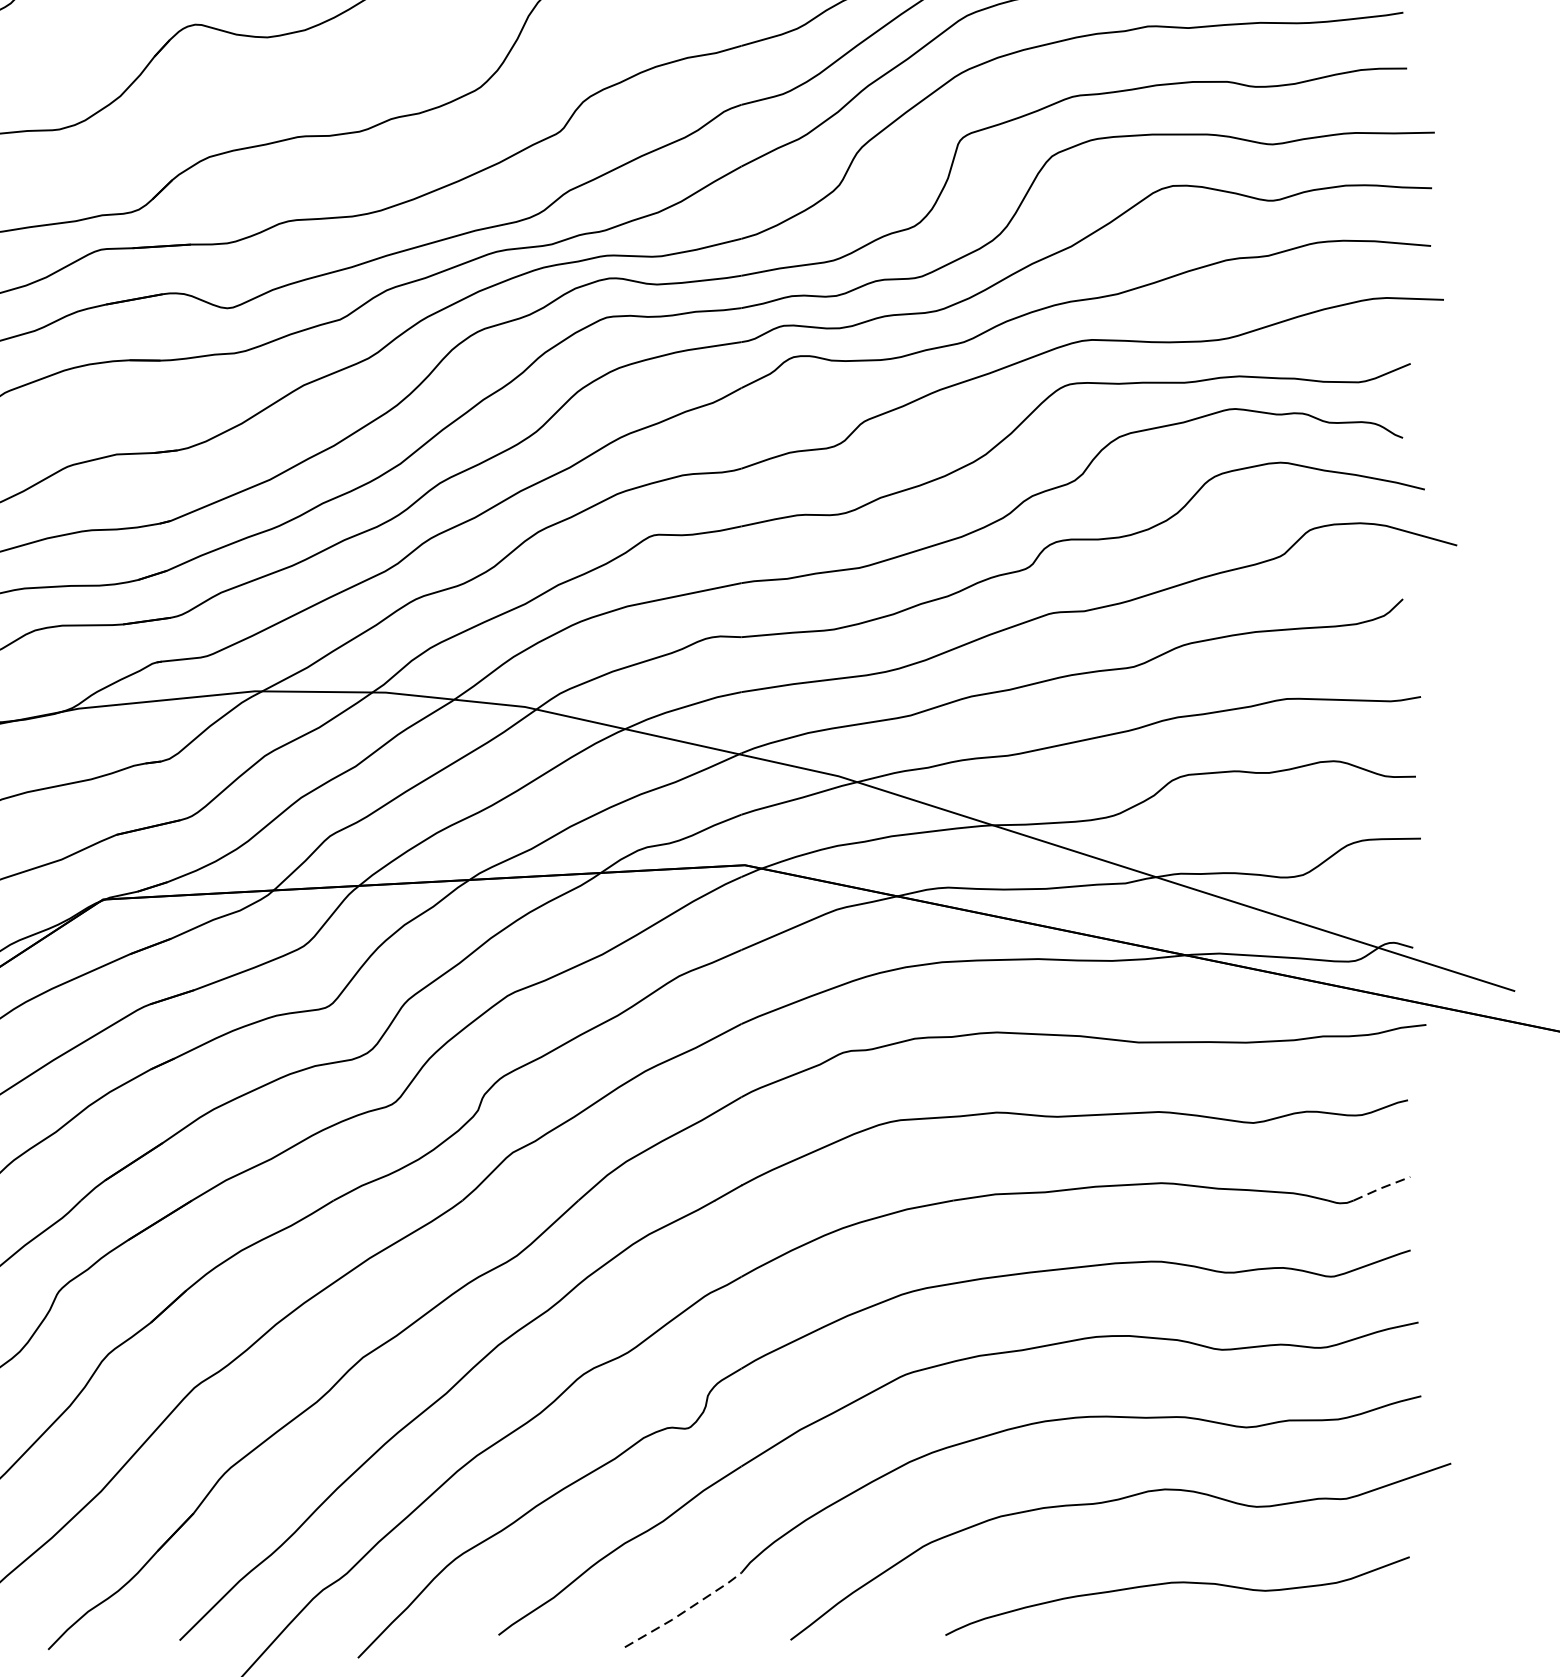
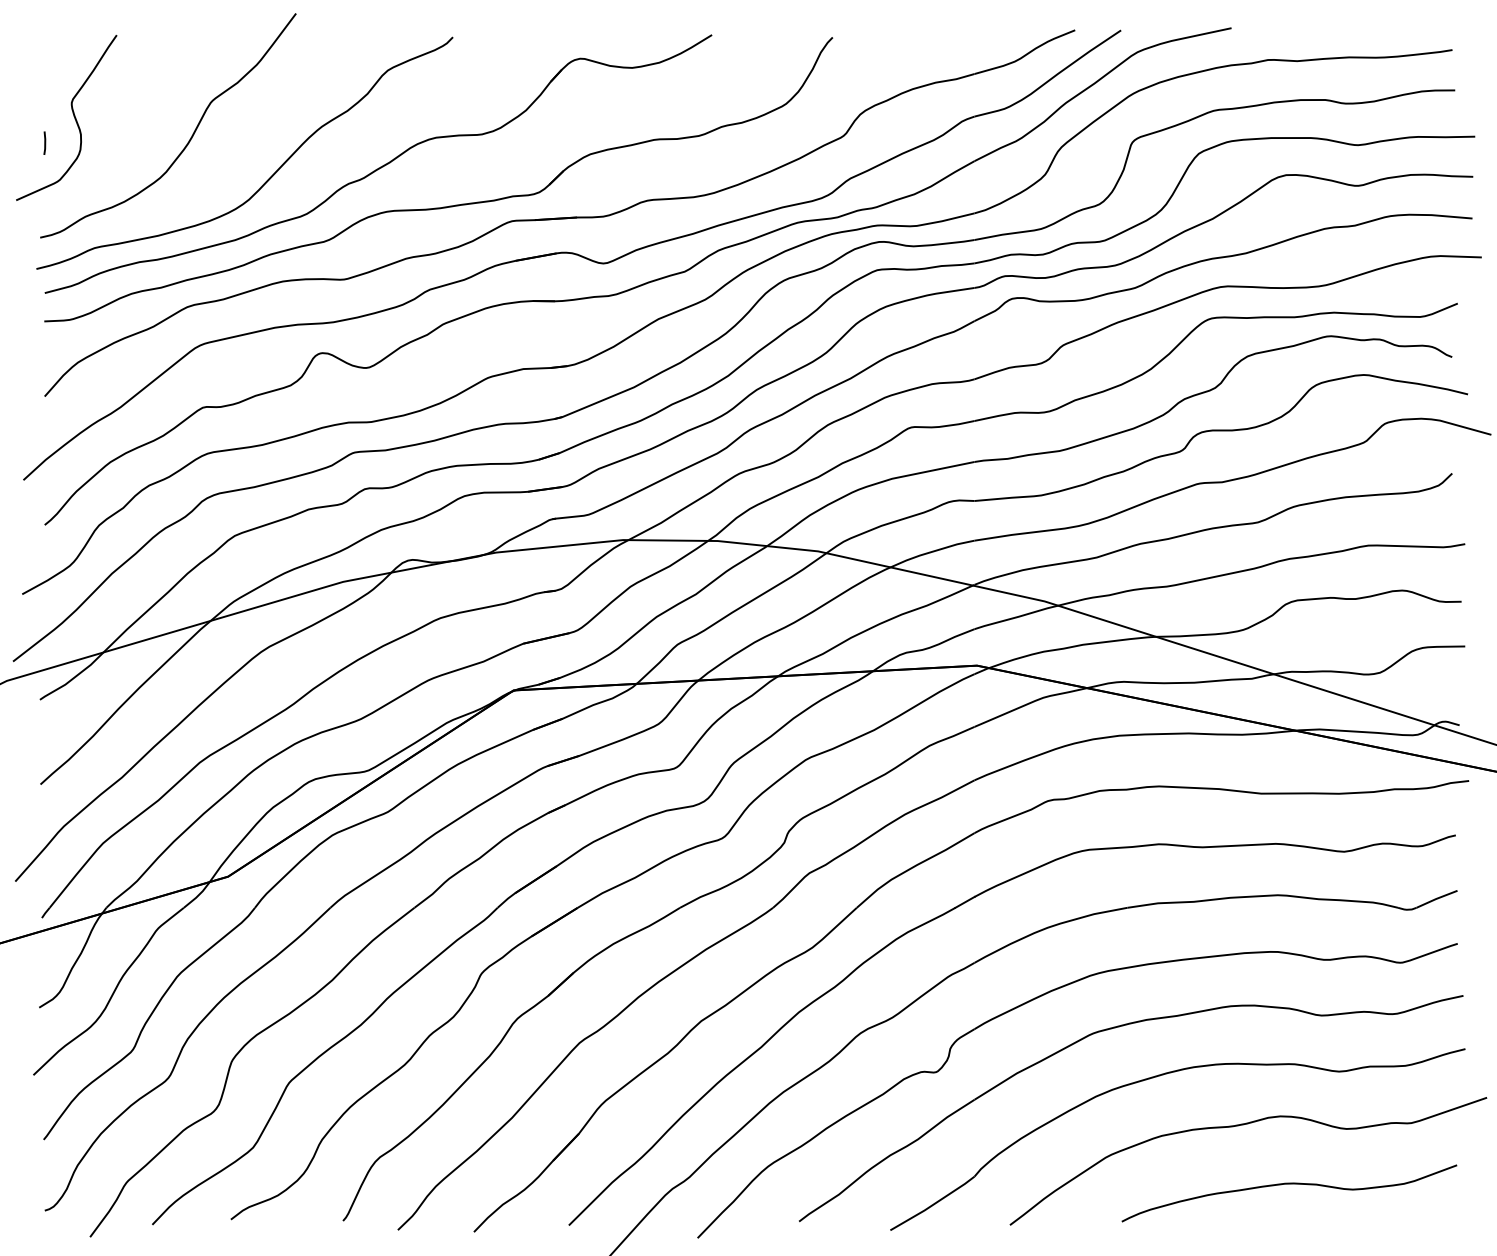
line: (1381, 1187) -> (1436, 898), dashed -> solid
line: (684, 1611) -> (933, 1204), dashed -> solid

